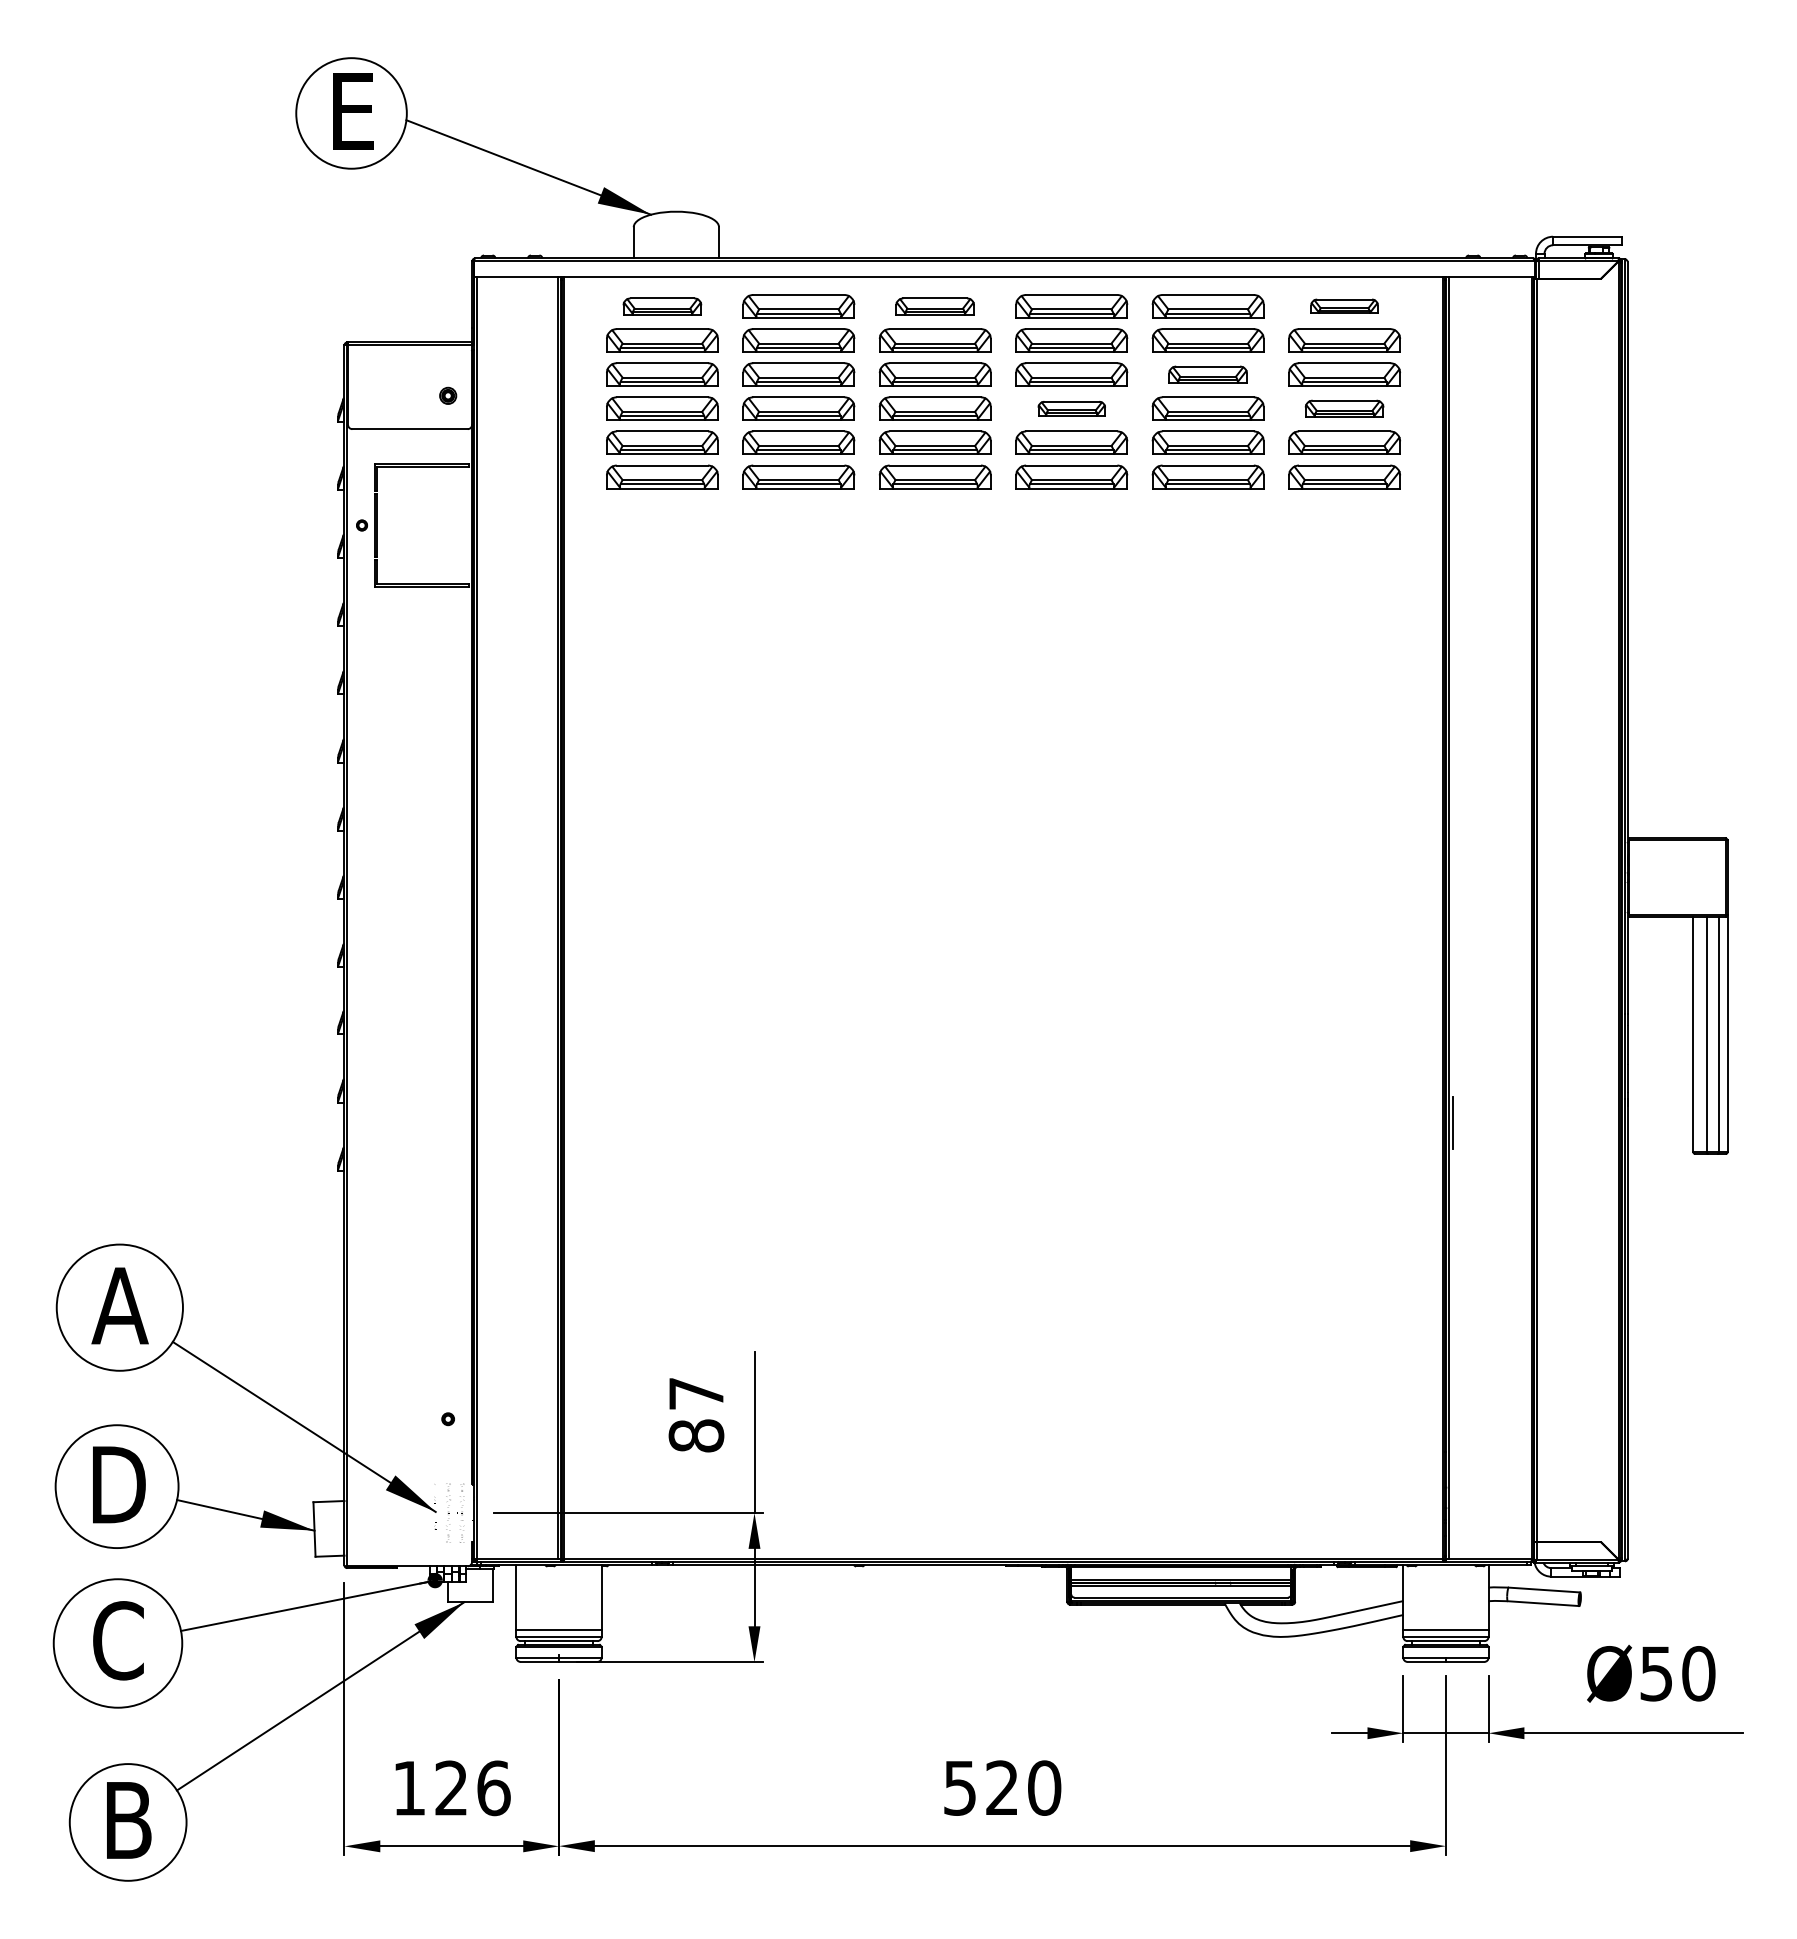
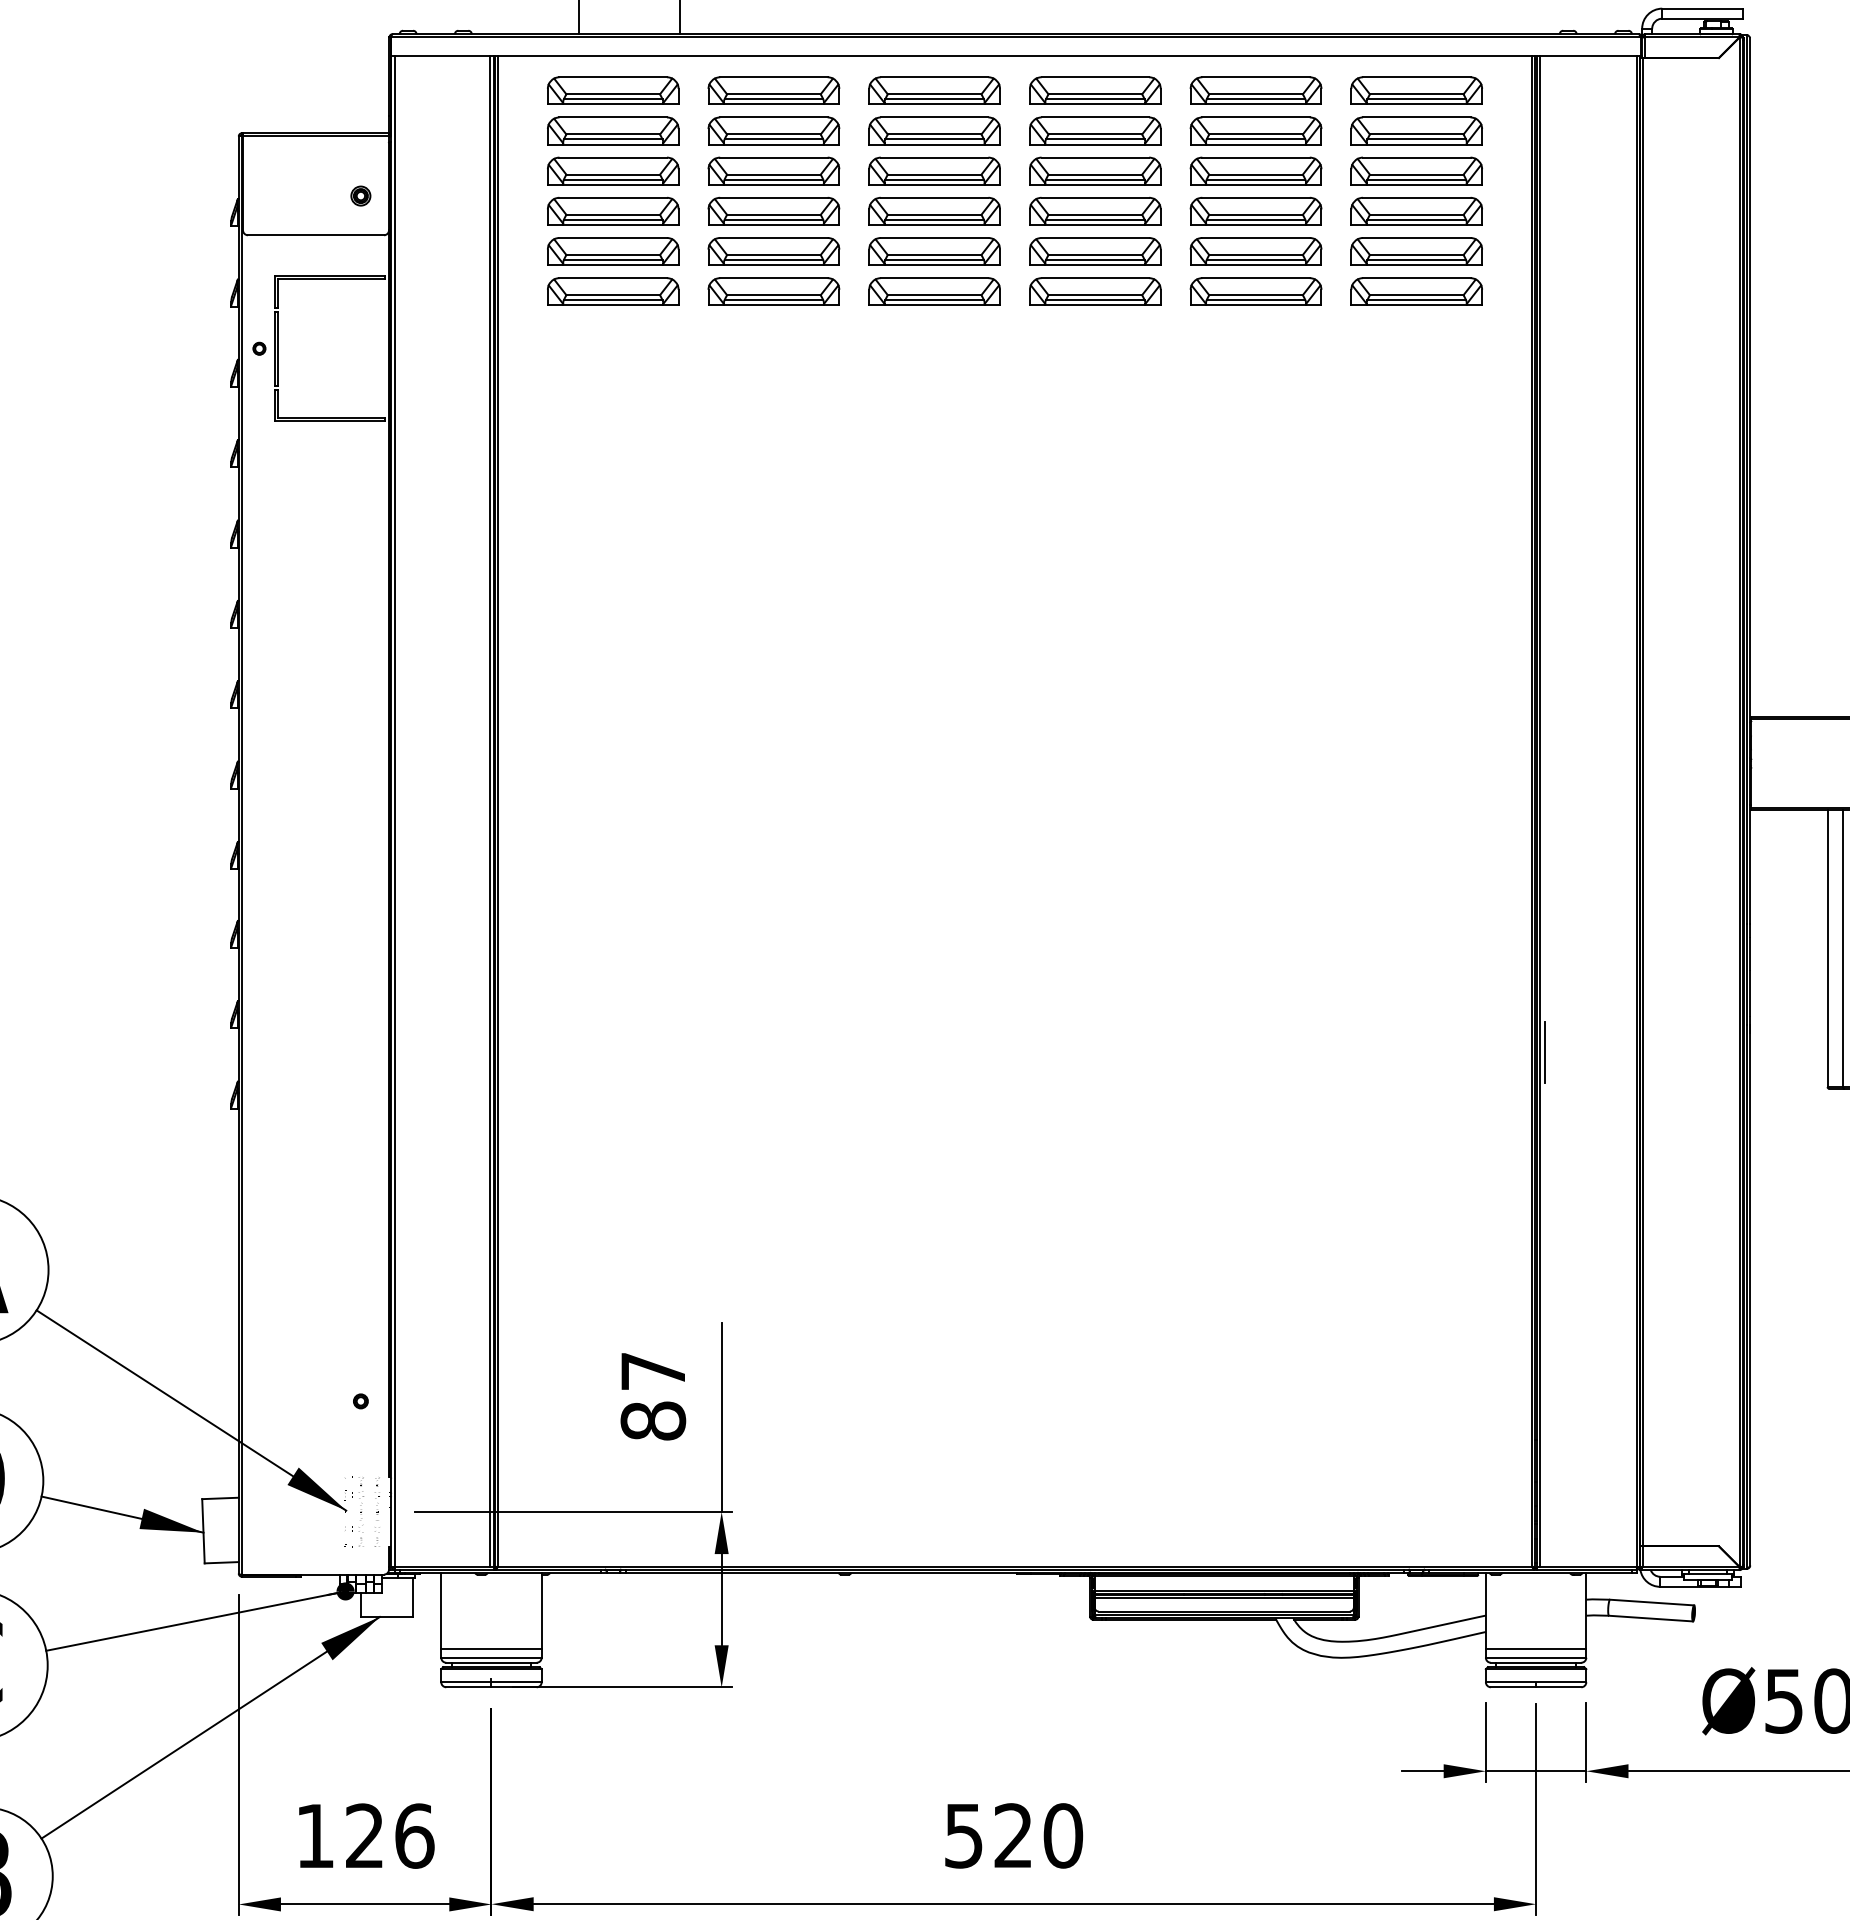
part: (662, 306) -> (613, 90), size x1.43
part: (934, 306) -> (933, 90), size x1.43
part: (1344, 306) -> (1416, 90), size x1.67
part: (1207, 374) -> (1255, 170), size x1.43
part: (1071, 408) -> (1095, 210), size x1.67
part: (1344, 408) -> (1416, 210), size x1.43

